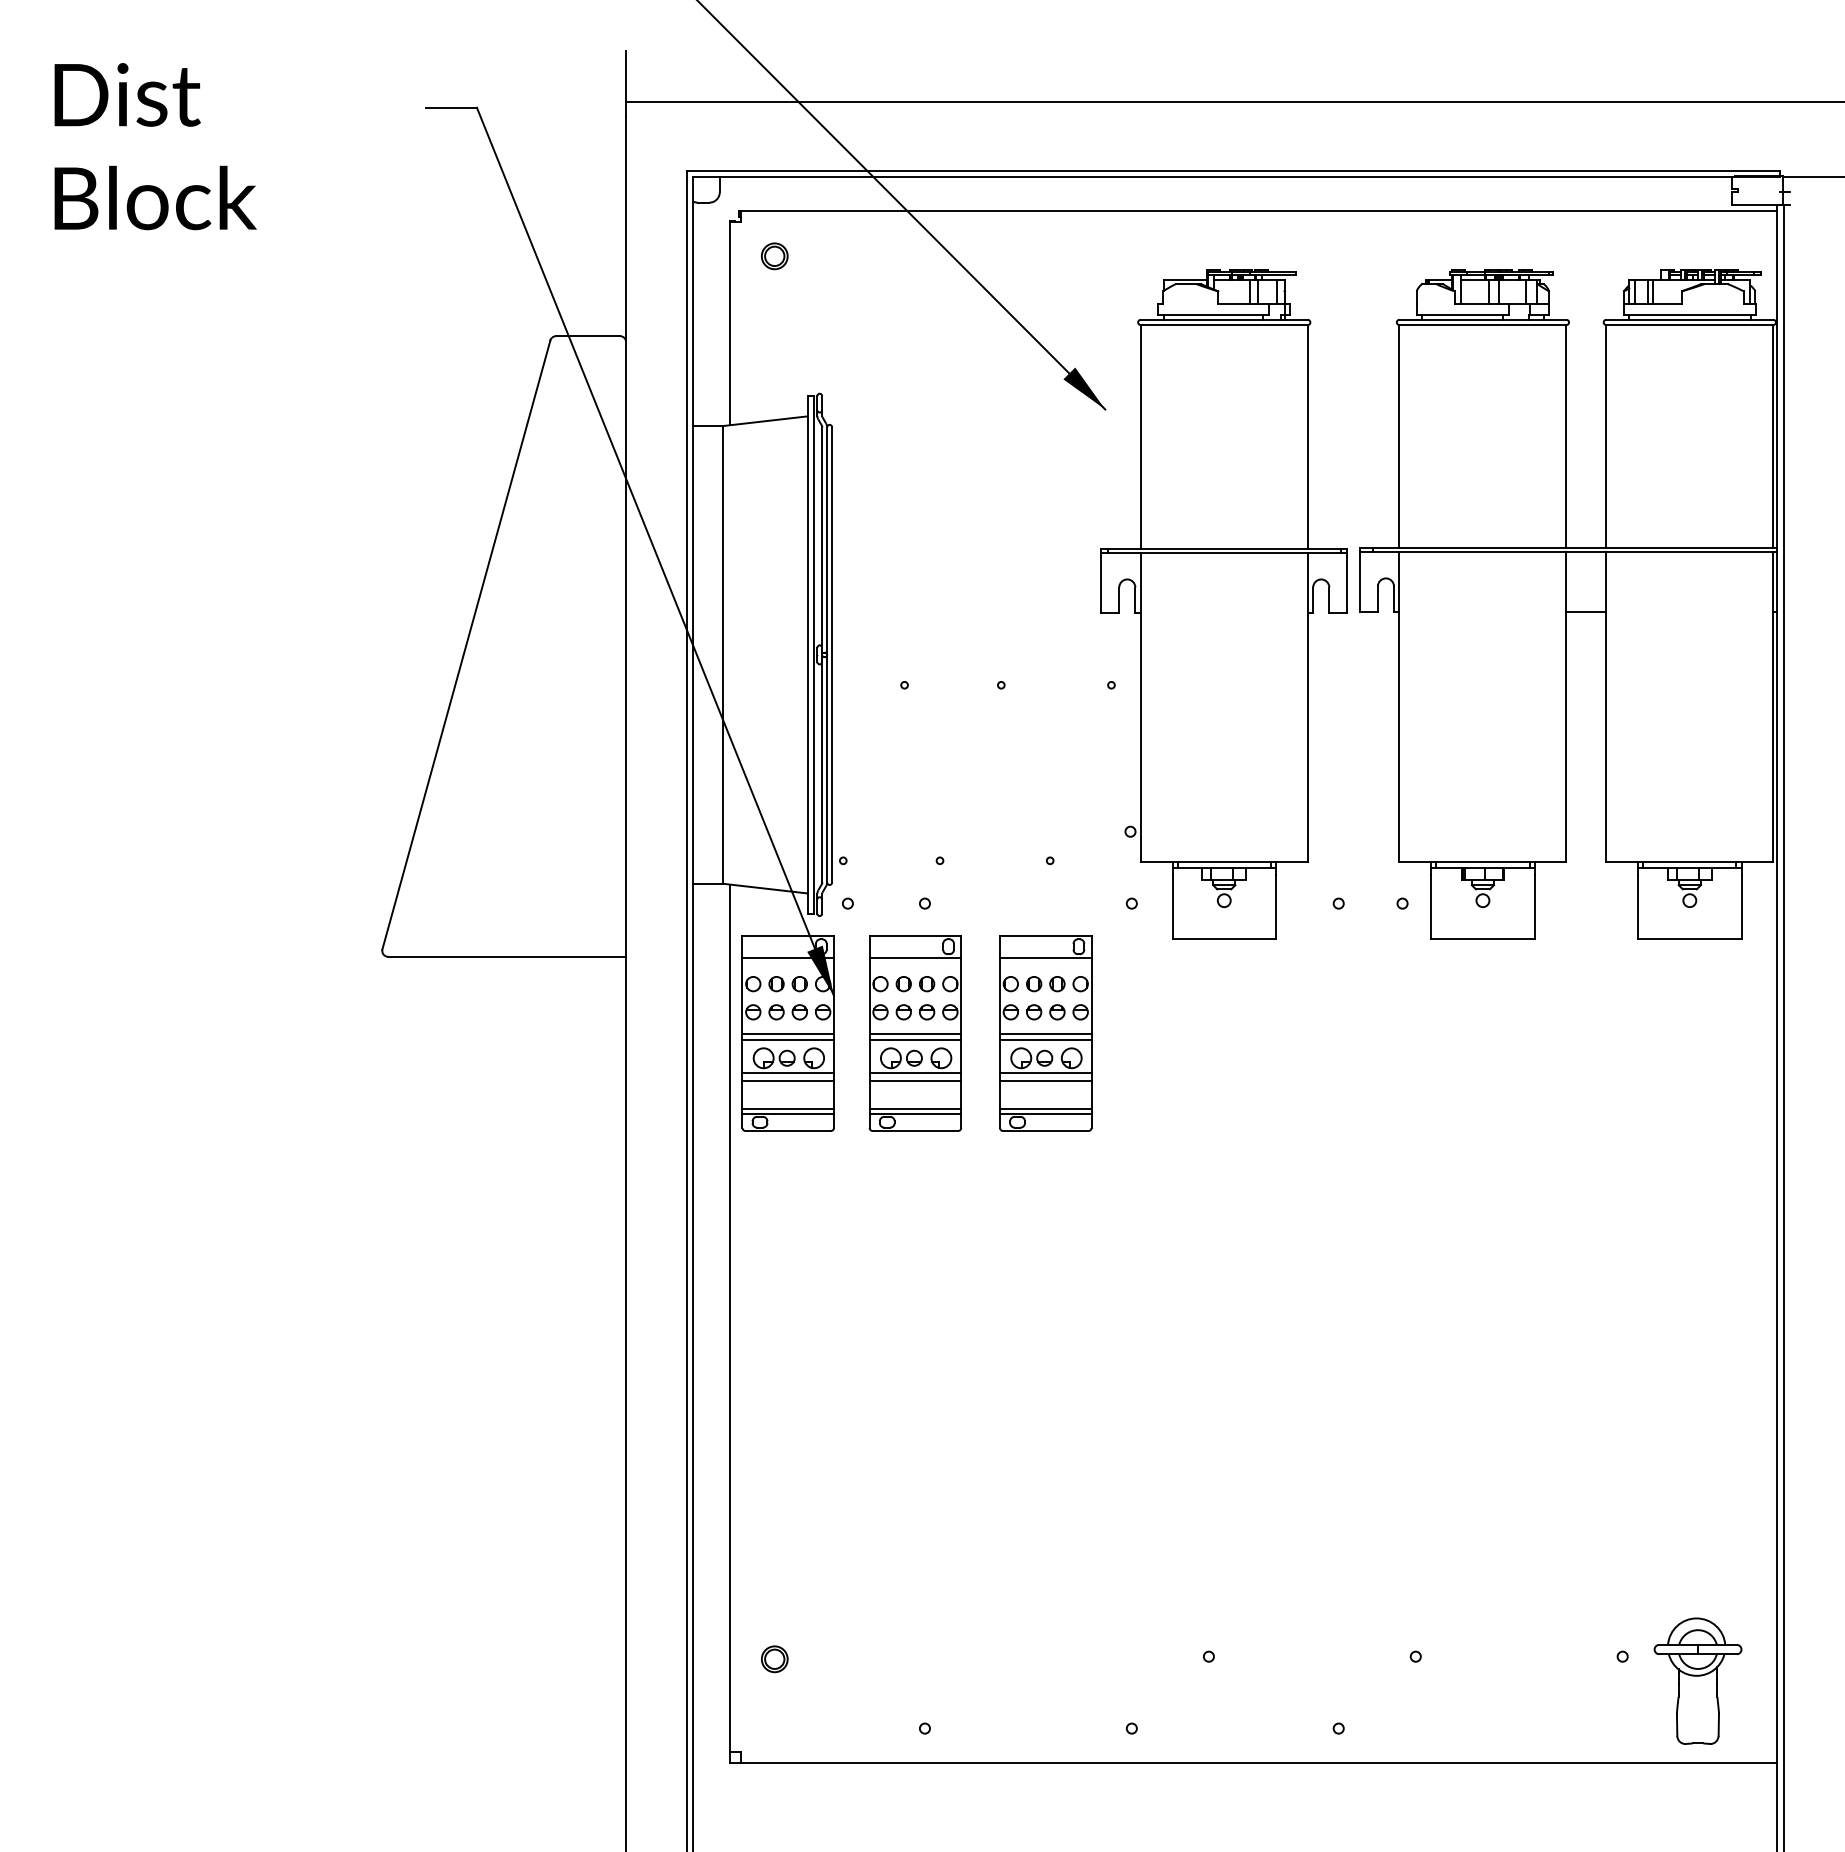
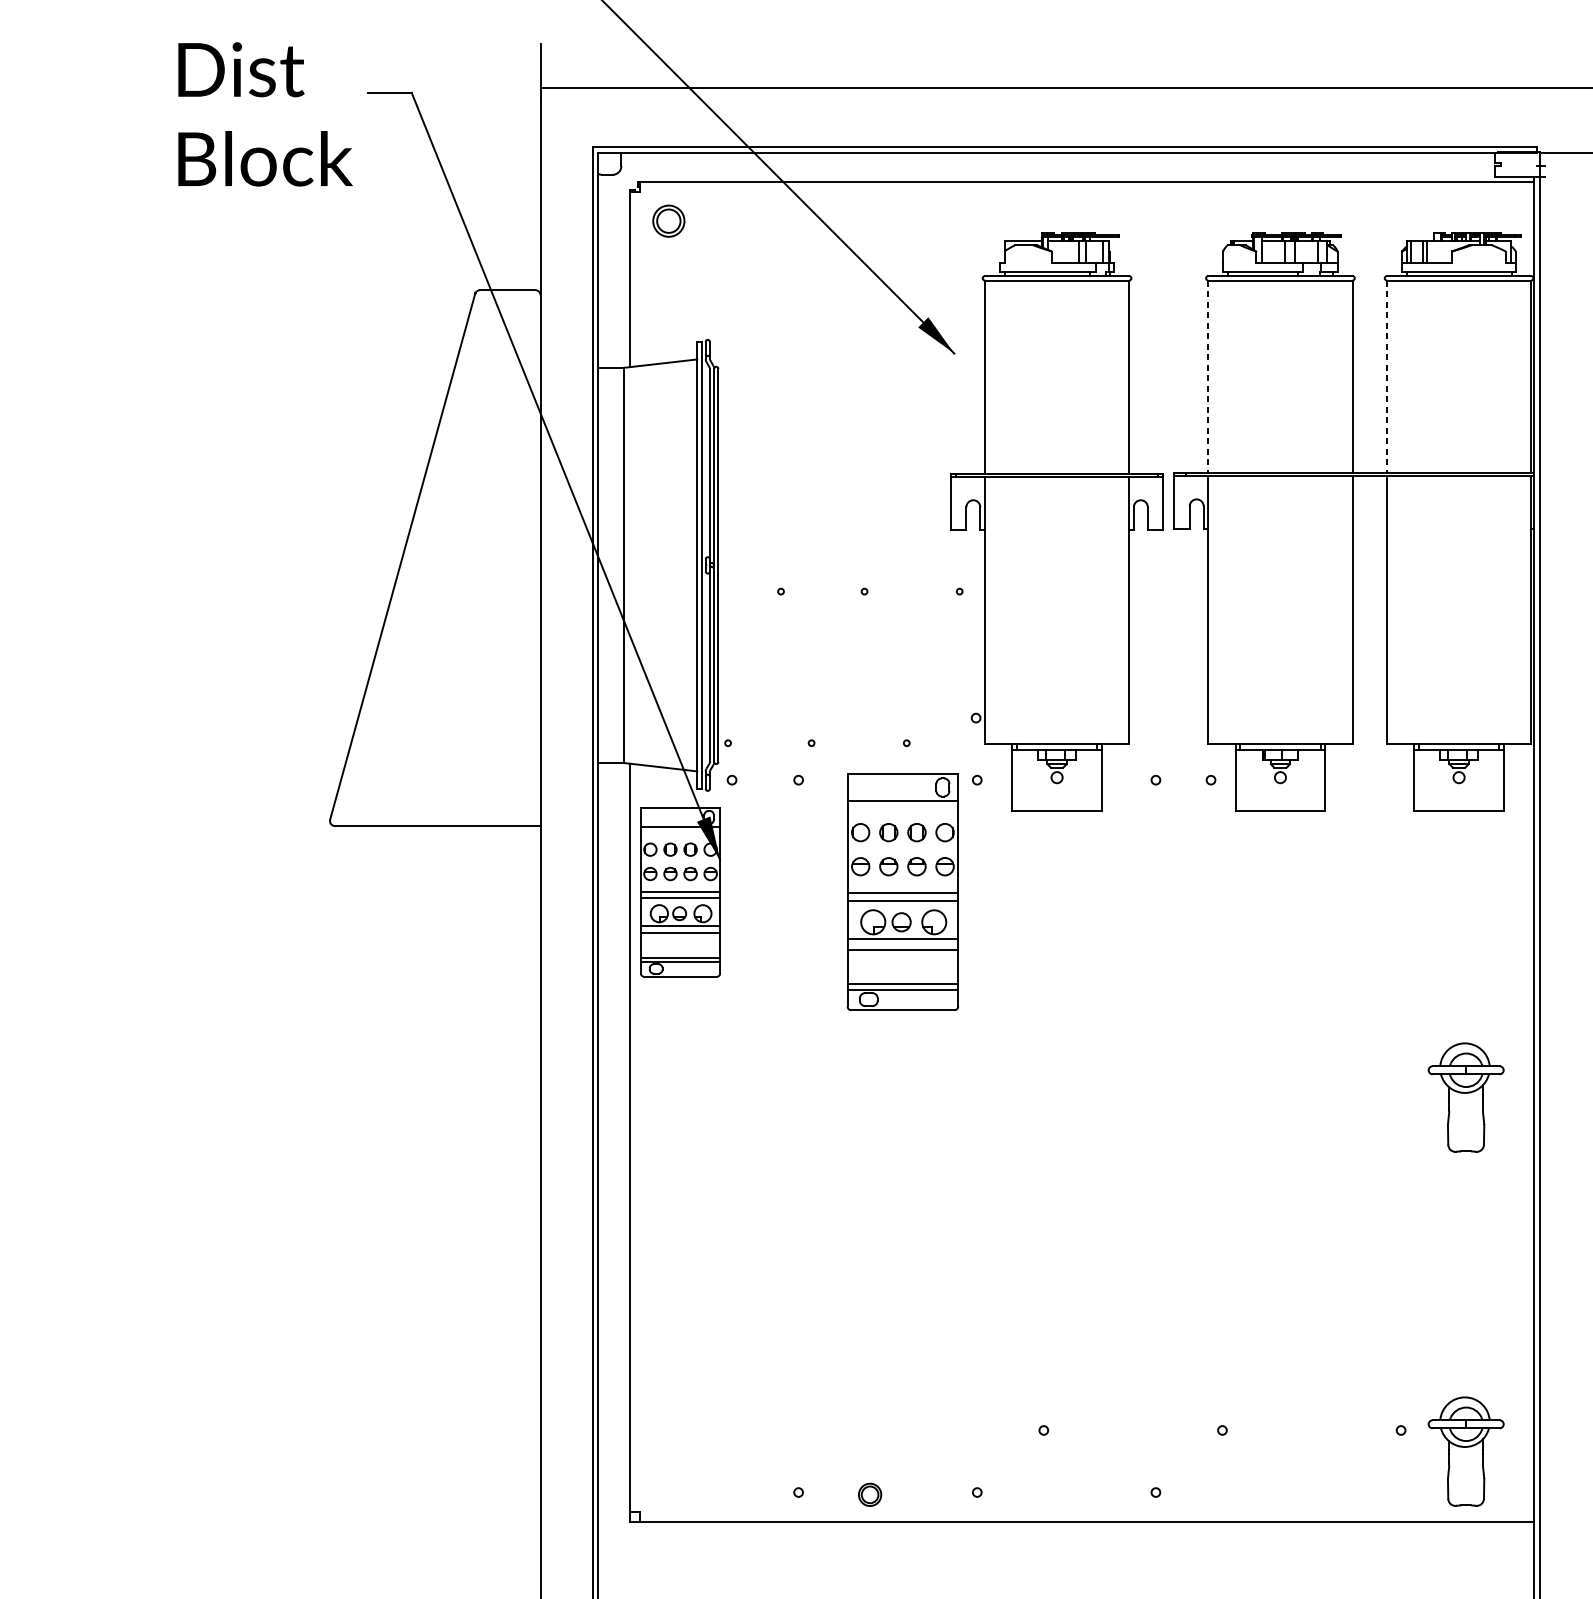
text: (155, 146) -> (265, 114), moved
part: (774, 256) -> (668, 221), size x1.4
line: (1399, 436) -> (1208, 376), solid -> dashed
line: (1606, 436) -> (1387, 376), solid -> dashed
line: (1586, 612) -> (1369, 528), removed
part: (915, 1033) -> (790, 892), removed
part: (1045, 1033) -> (902, 892), size x1.4
part: (1697, 1270) -> (1465, 1096), added
part: (774, 1659) -> (869, 1495), moved

